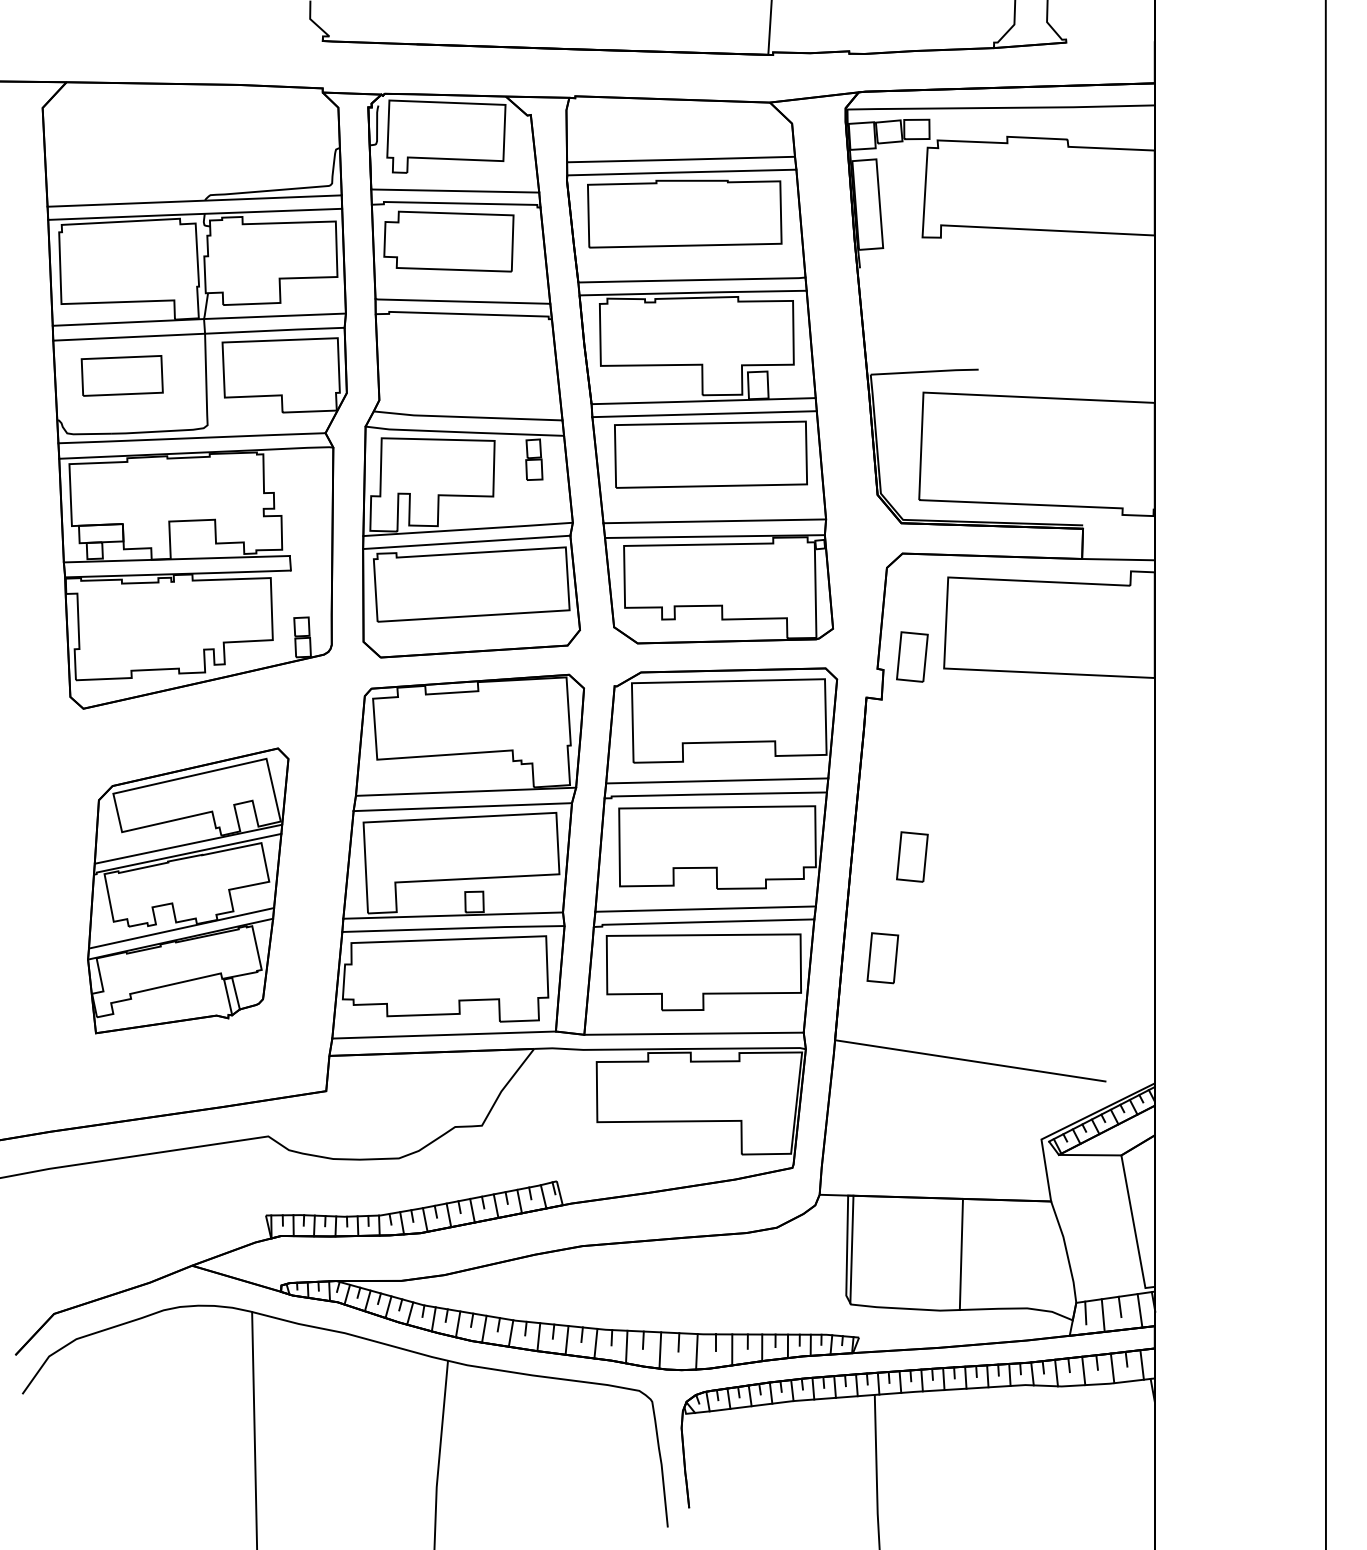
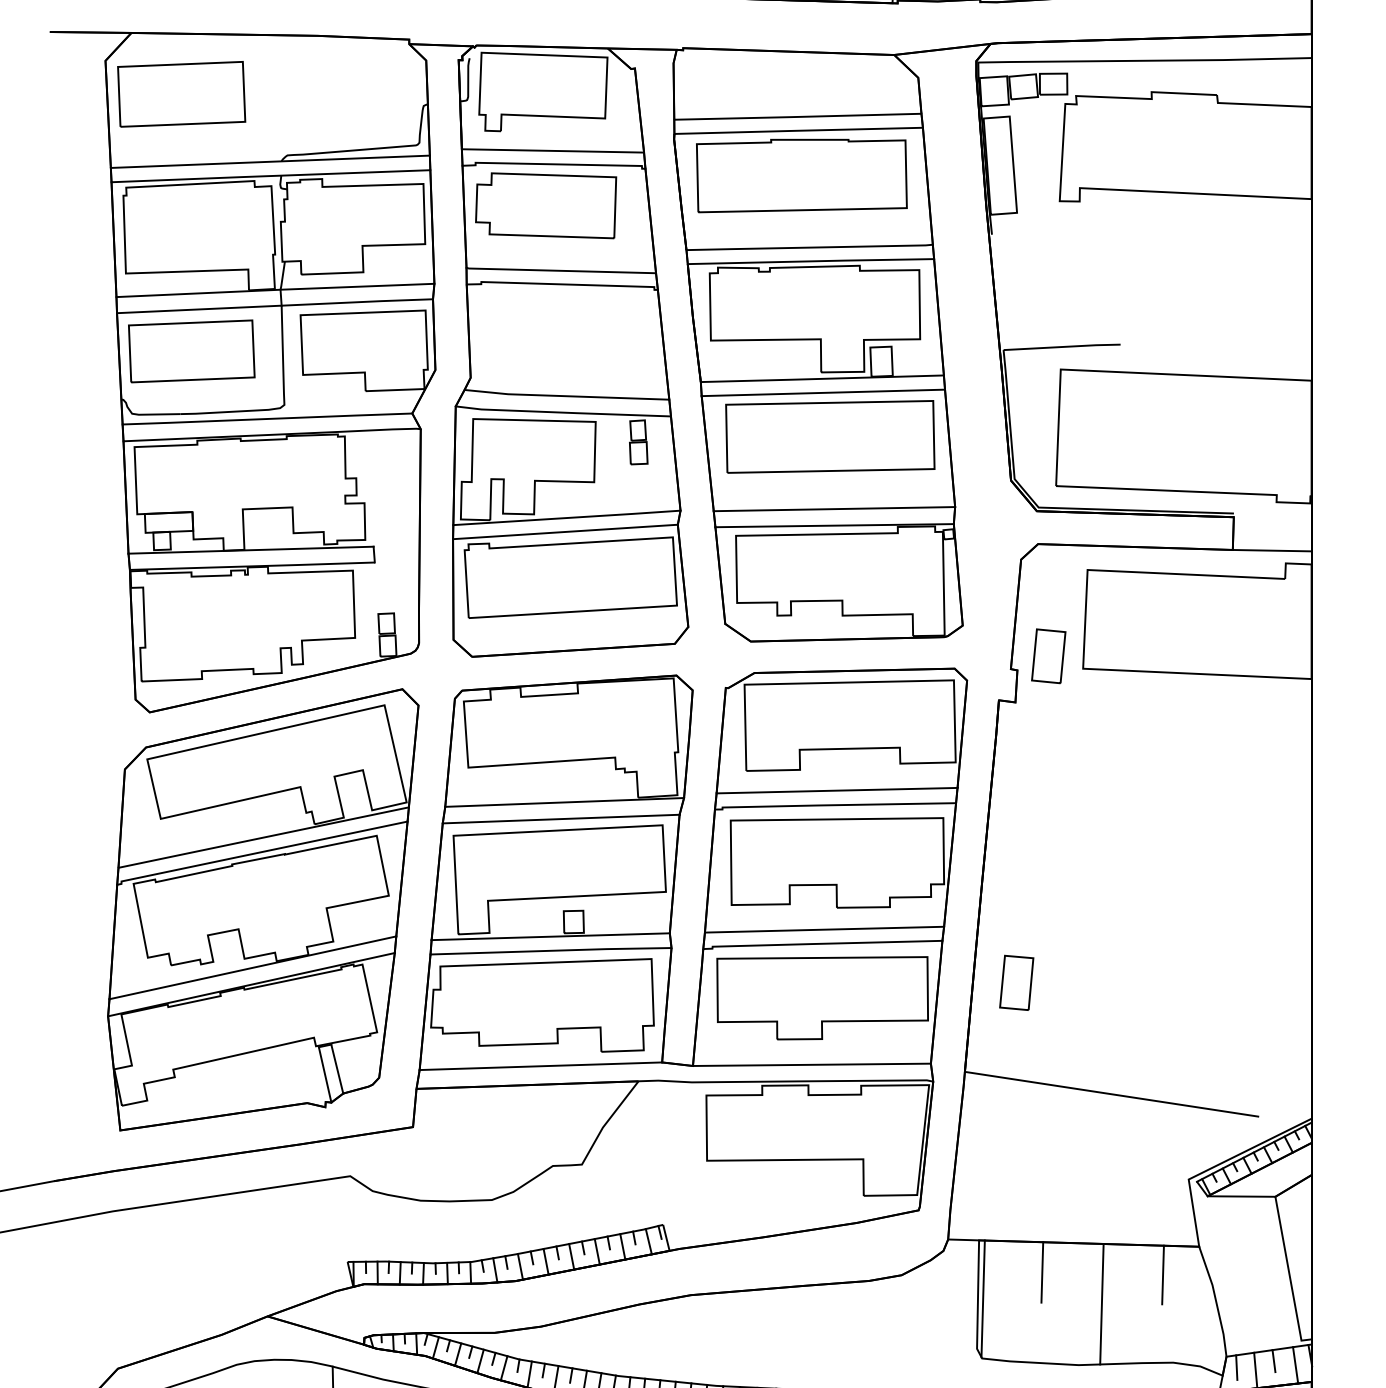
part: (112, 138) -> (181, 93), added
part: (122, 375) -> (192, 350), size x1.43
part: (912, 856) -> (1048, 872), removed
part: (188, 890) -> (263, 909), size x1.43
line: (906, 1225) -> (1042, 1272), added
line: (1017, 1227) -> (1162, 1274), added

